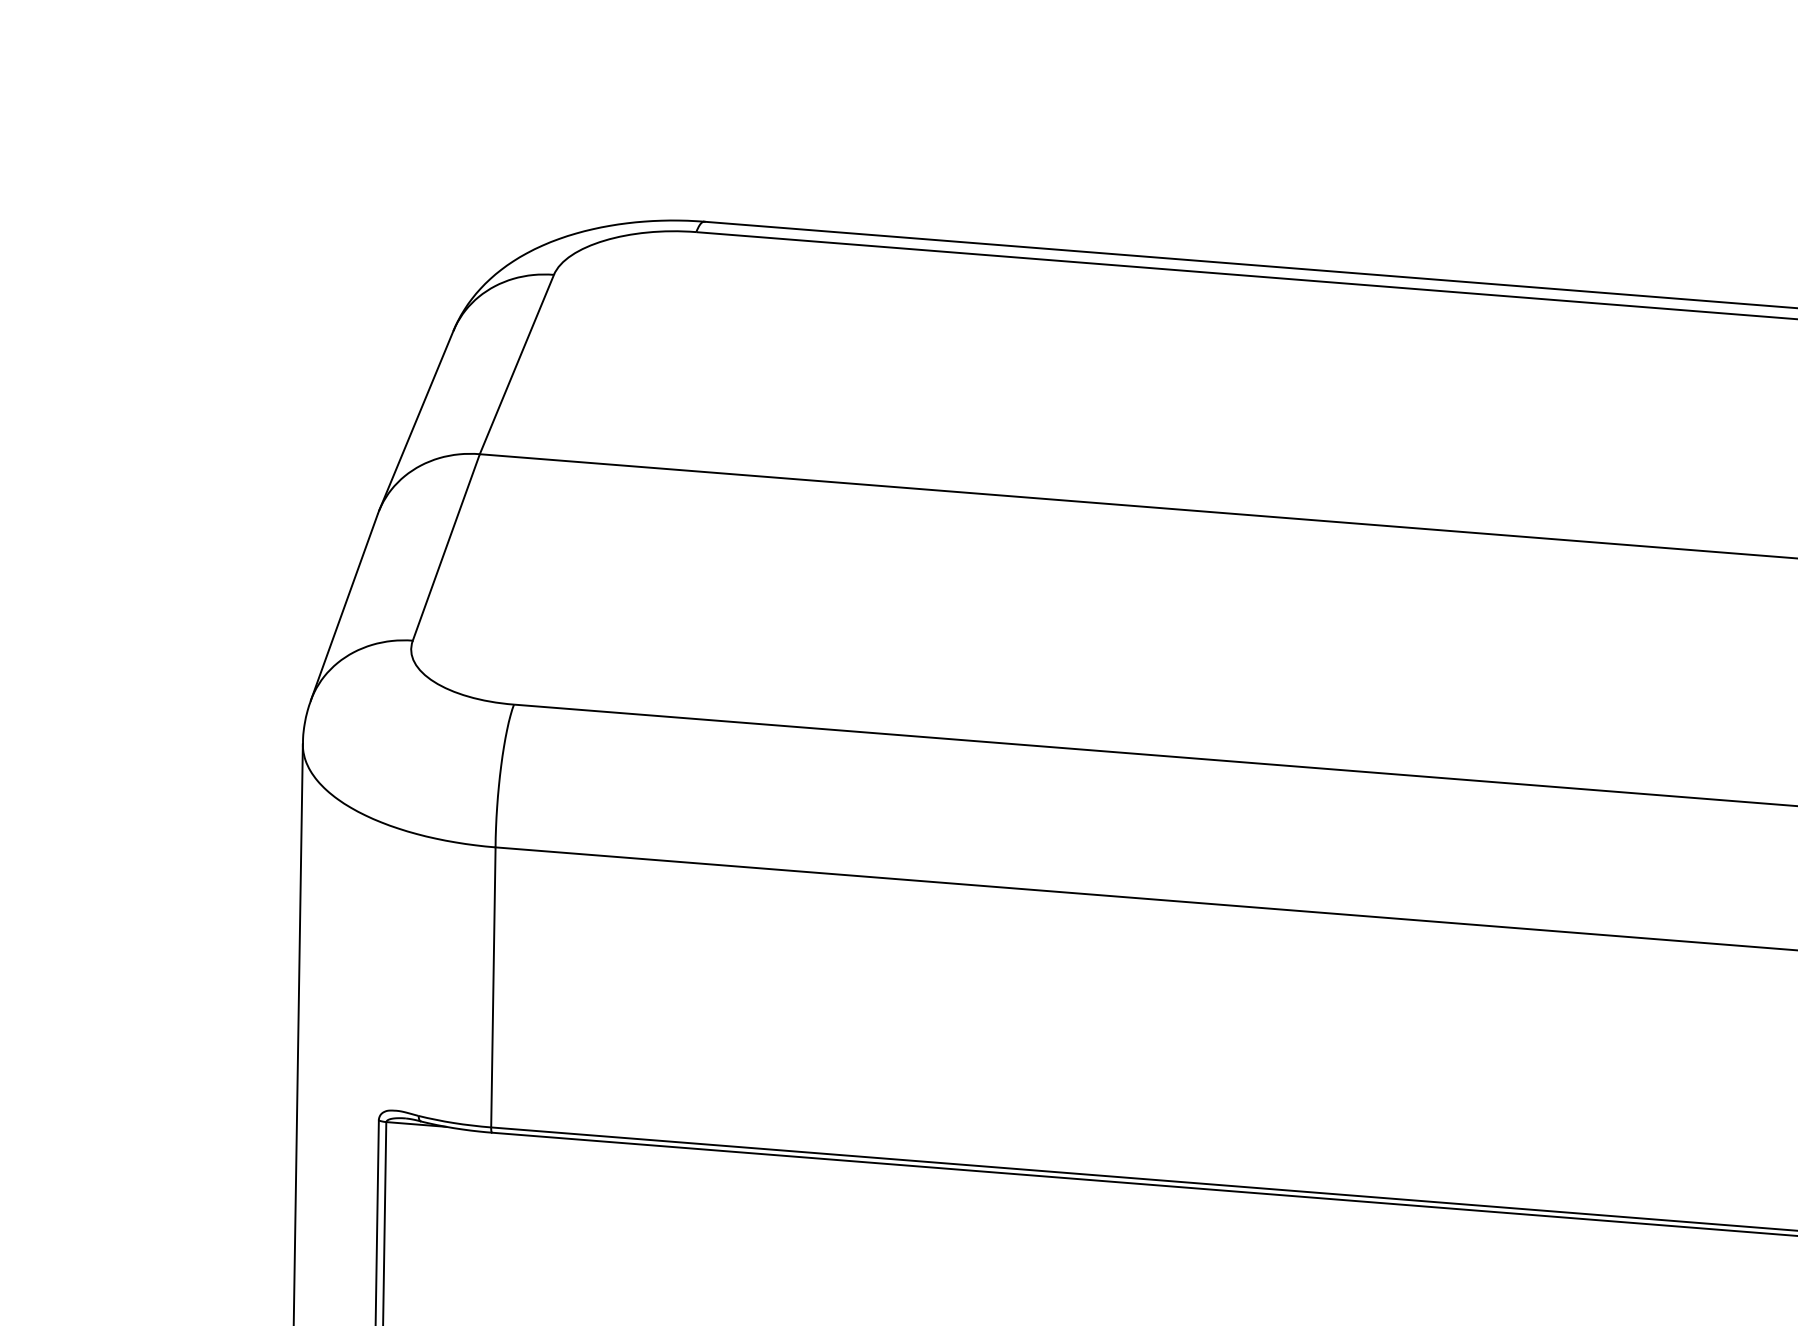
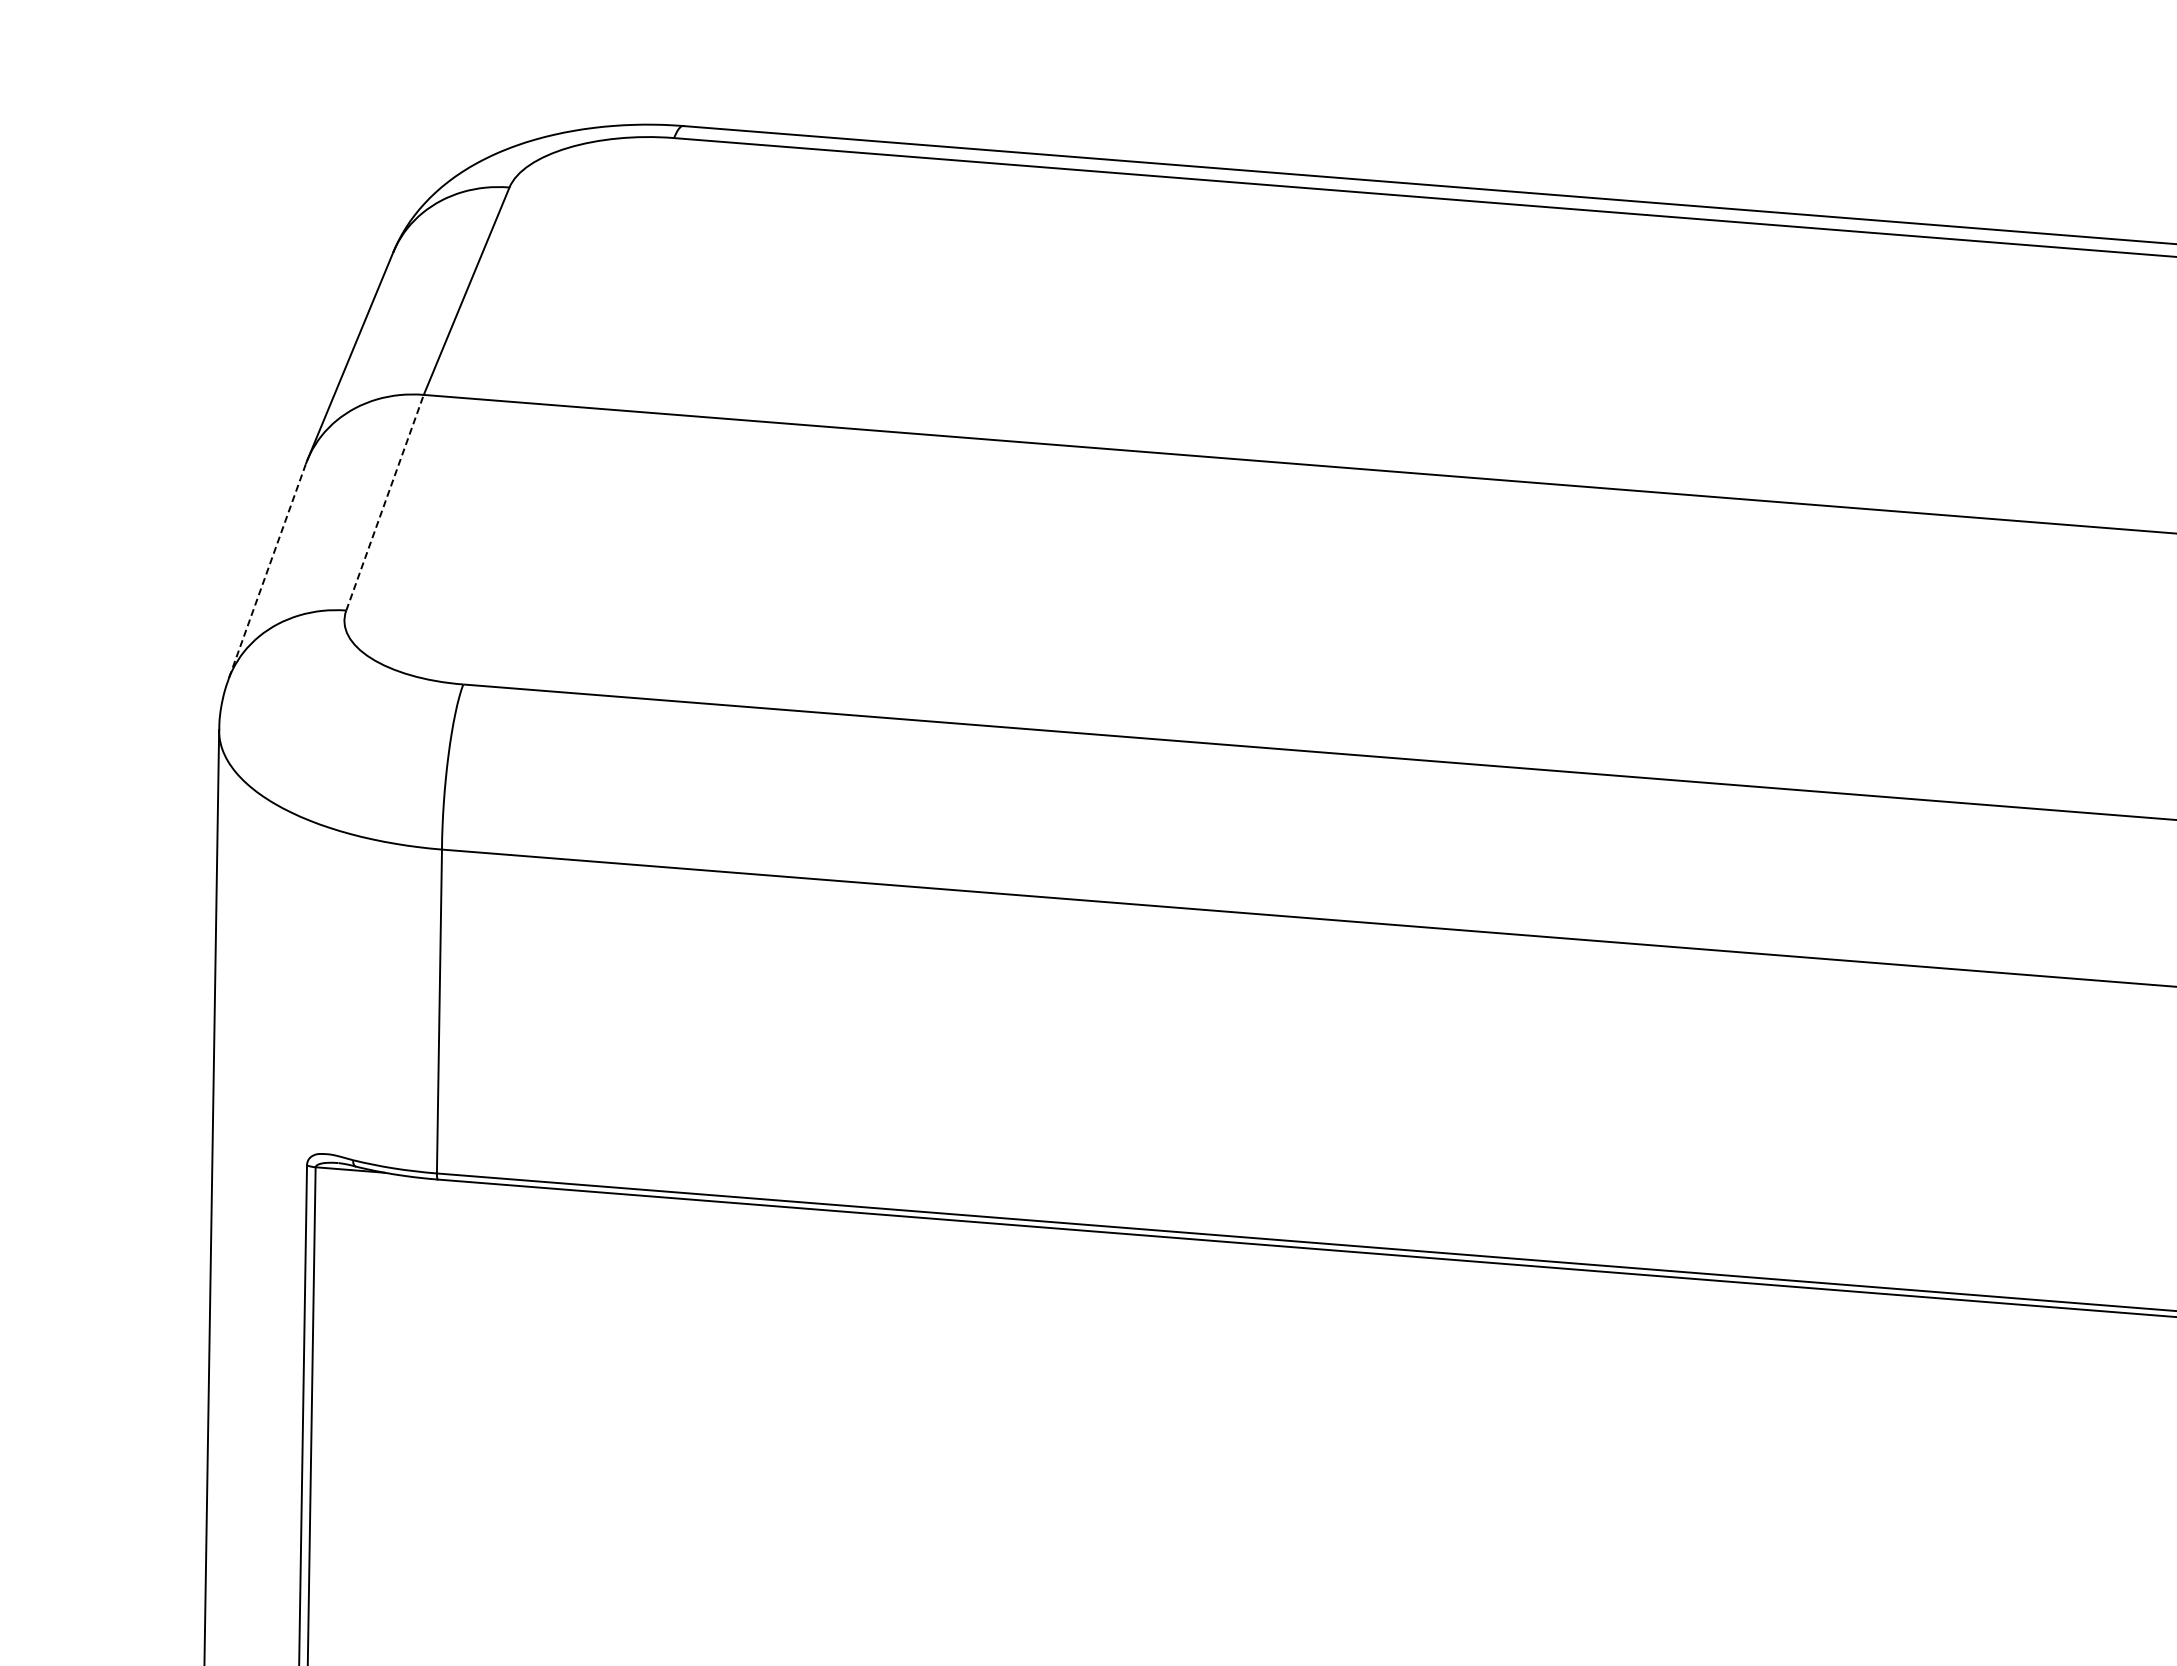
line: (446, 547) -> (385, 502), solid -> dashed
line: (344, 607) -> (267, 572), solid -> dashed

